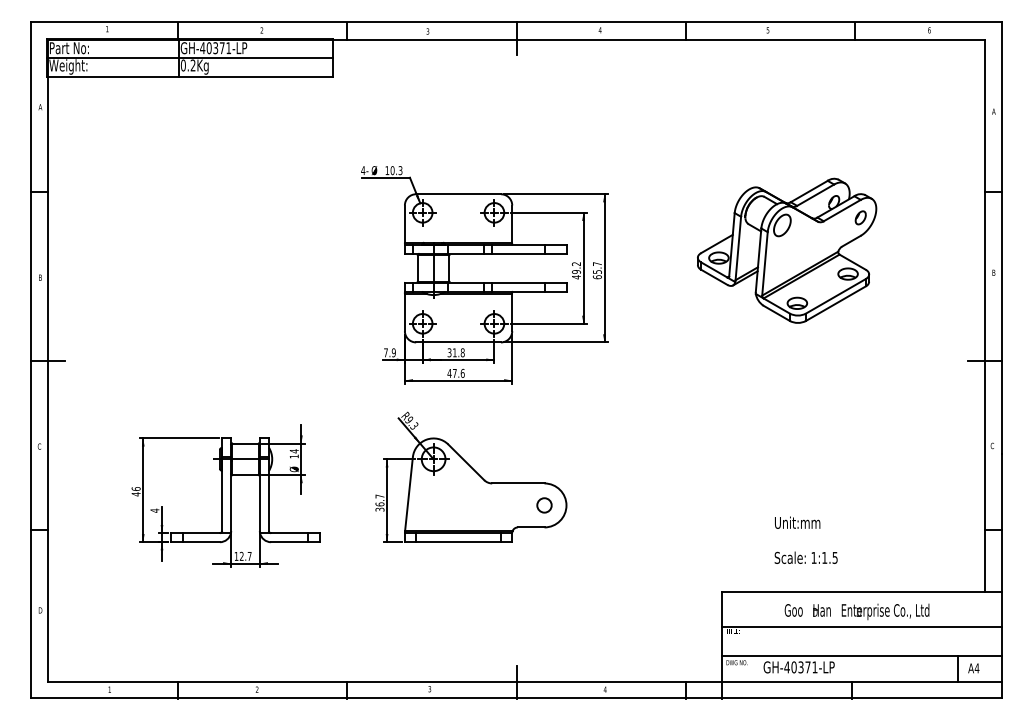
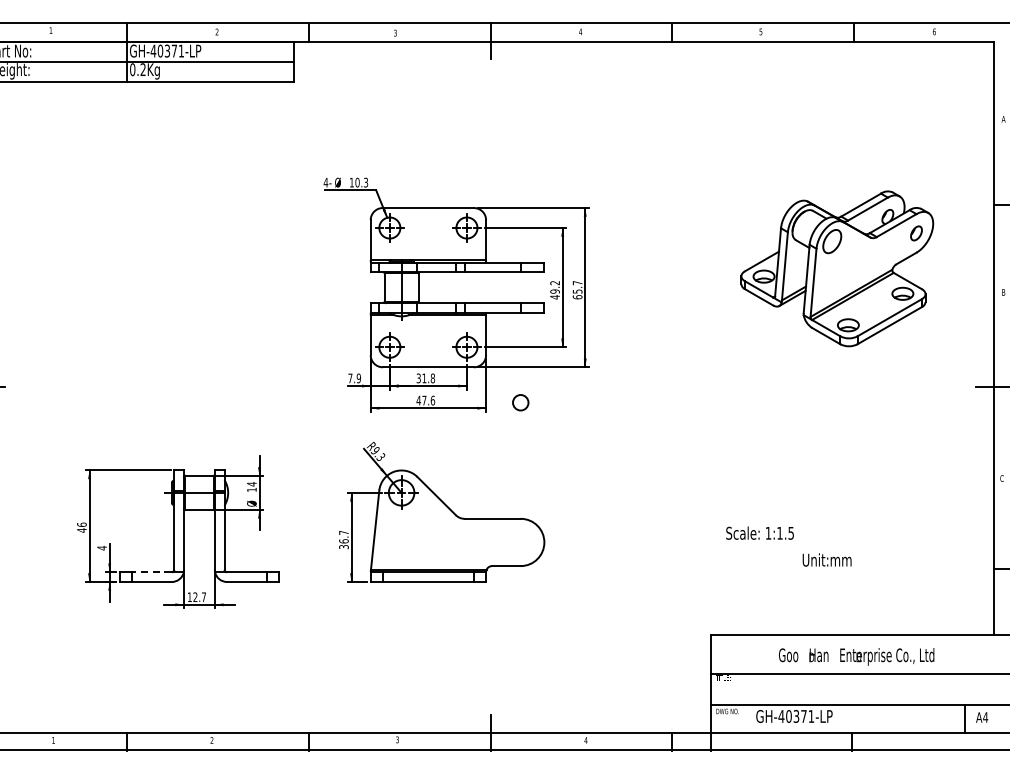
part: (787, 250) -> (837, 268), moved
circle: (544, 505) -> (520, 402), moved
text: (797, 522) -> (827, 559), moved
line: (201, 533) -> (152, 572), solid -> dashed
text: (805, 557) -> (759, 532), moved

